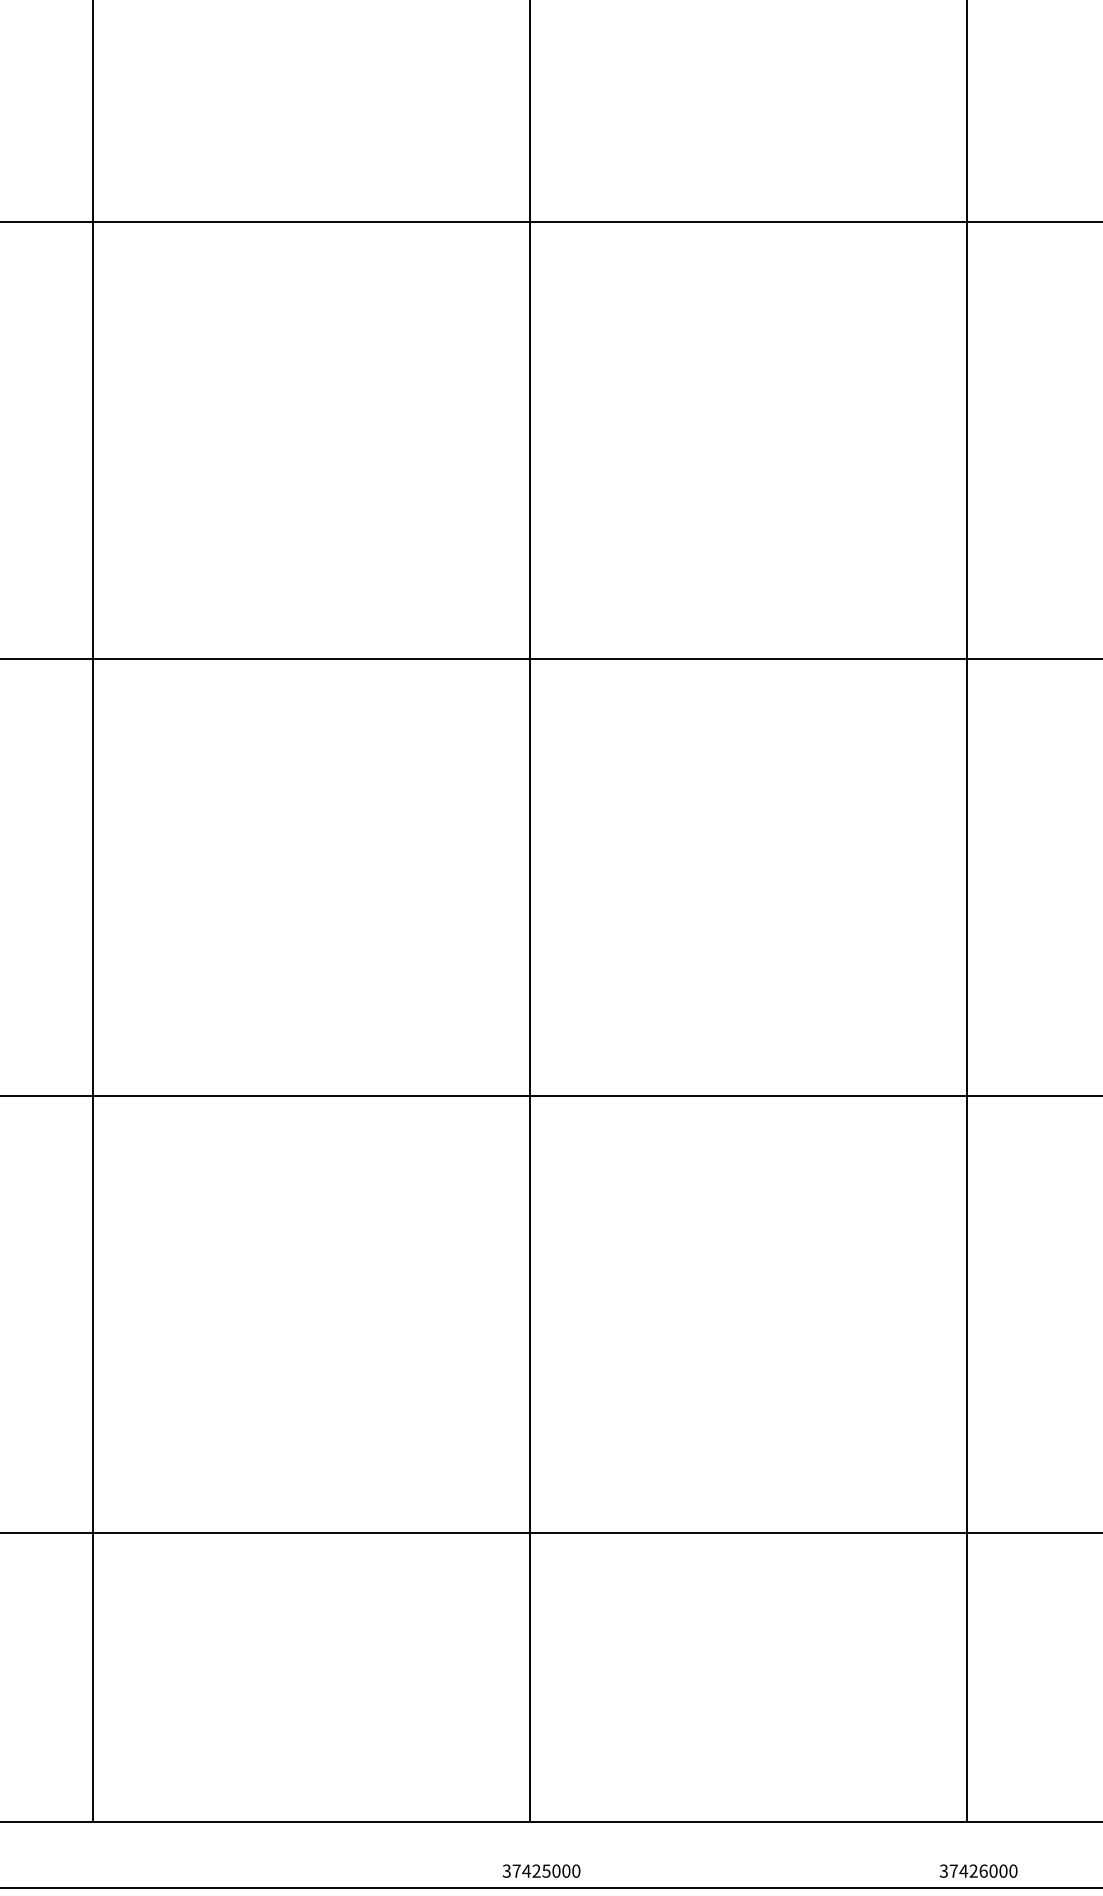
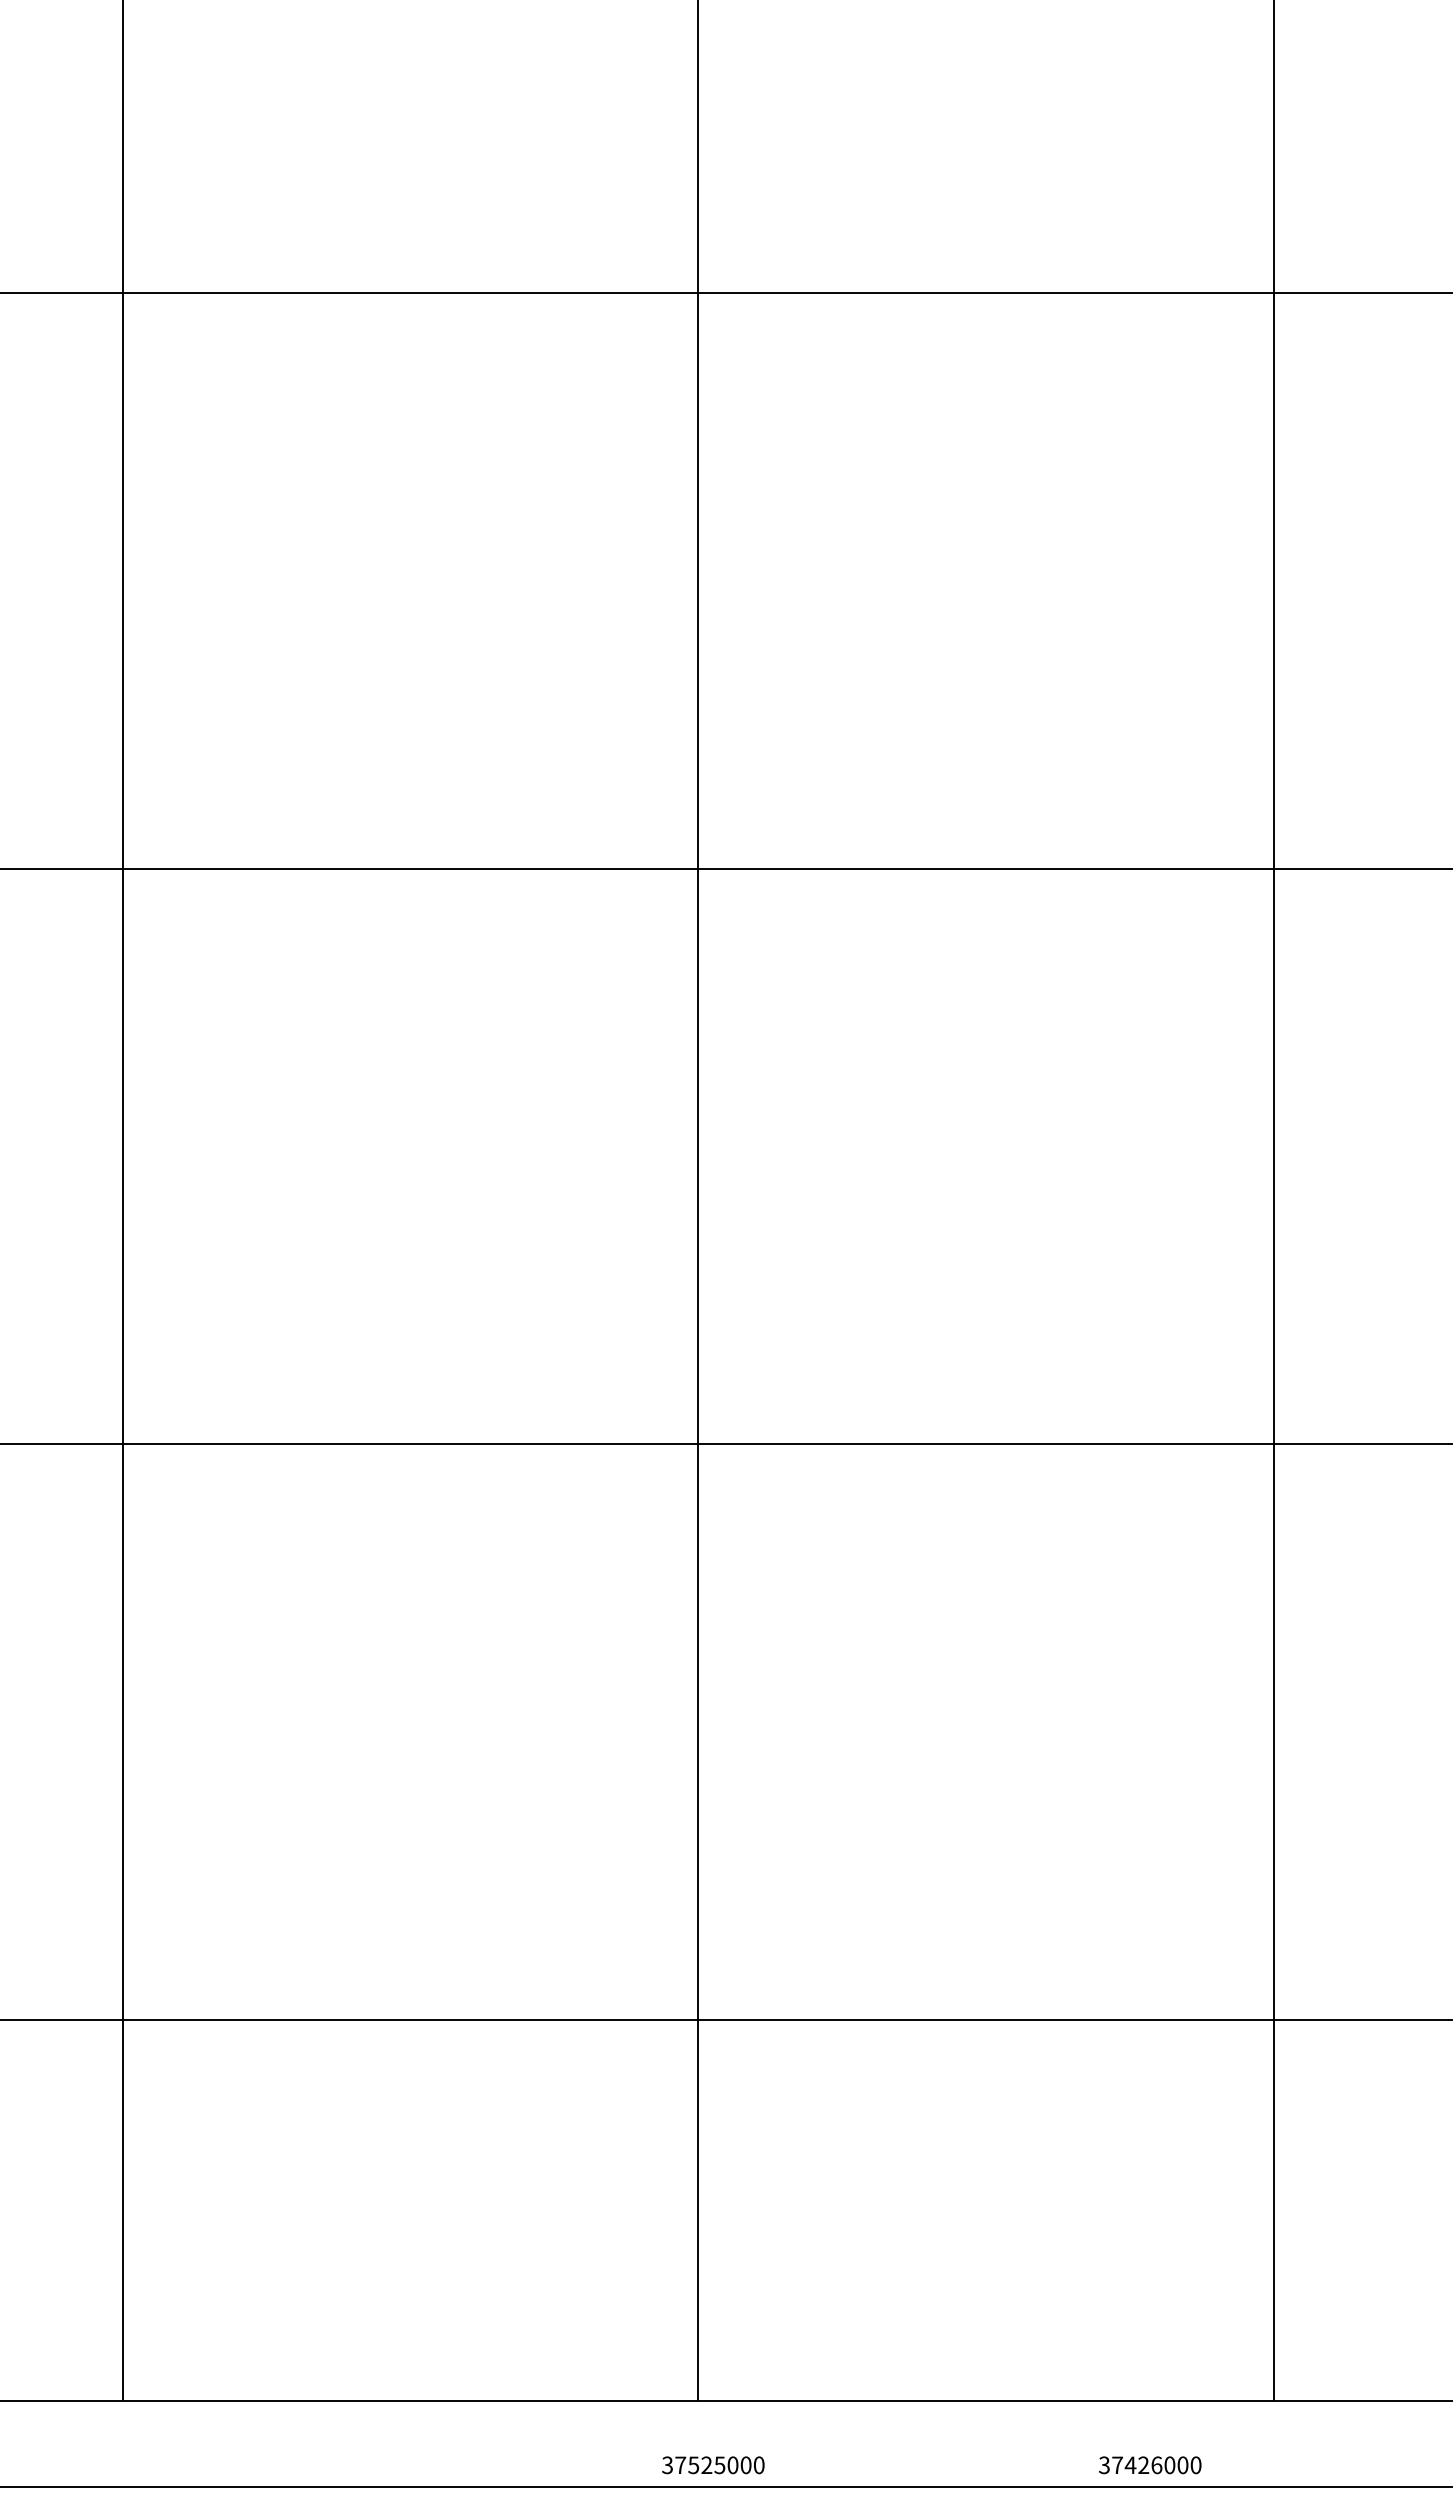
text: (526, 1871) -> (693, 2465), 37425000 -> 37525000
text: (978, 1871) -> (1150, 2465), moved

